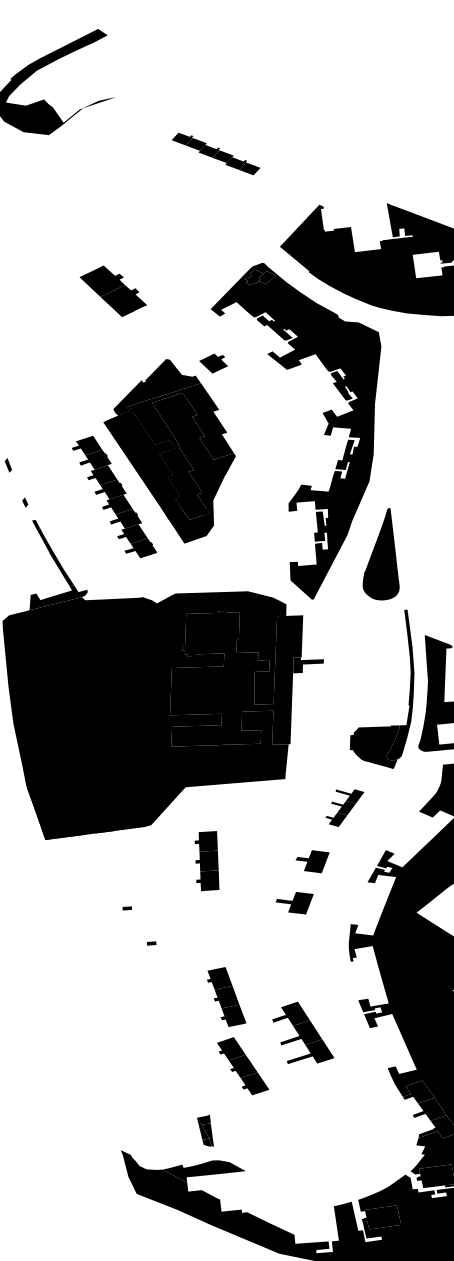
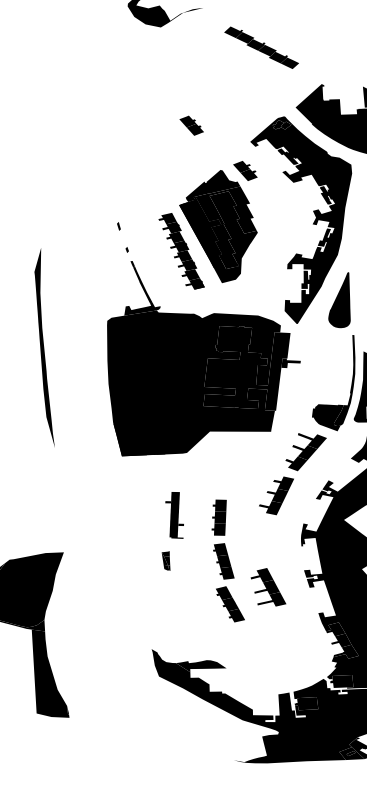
part: (215, 153) -> (261, 47), size x1.43
part: (112, 290) -> (191, 125), size x0.62
fill: (199, 350) -> (241, 166), added
part: (344, 808) -> (305, 452), size x1.67
part: (205, 860) -> (218, 517), moved
fill: (304, 882) -> (277, 495), added
fill: (142, 927) -> (176, 514), added
part: (204, 1130) -> (165, 560), moved

